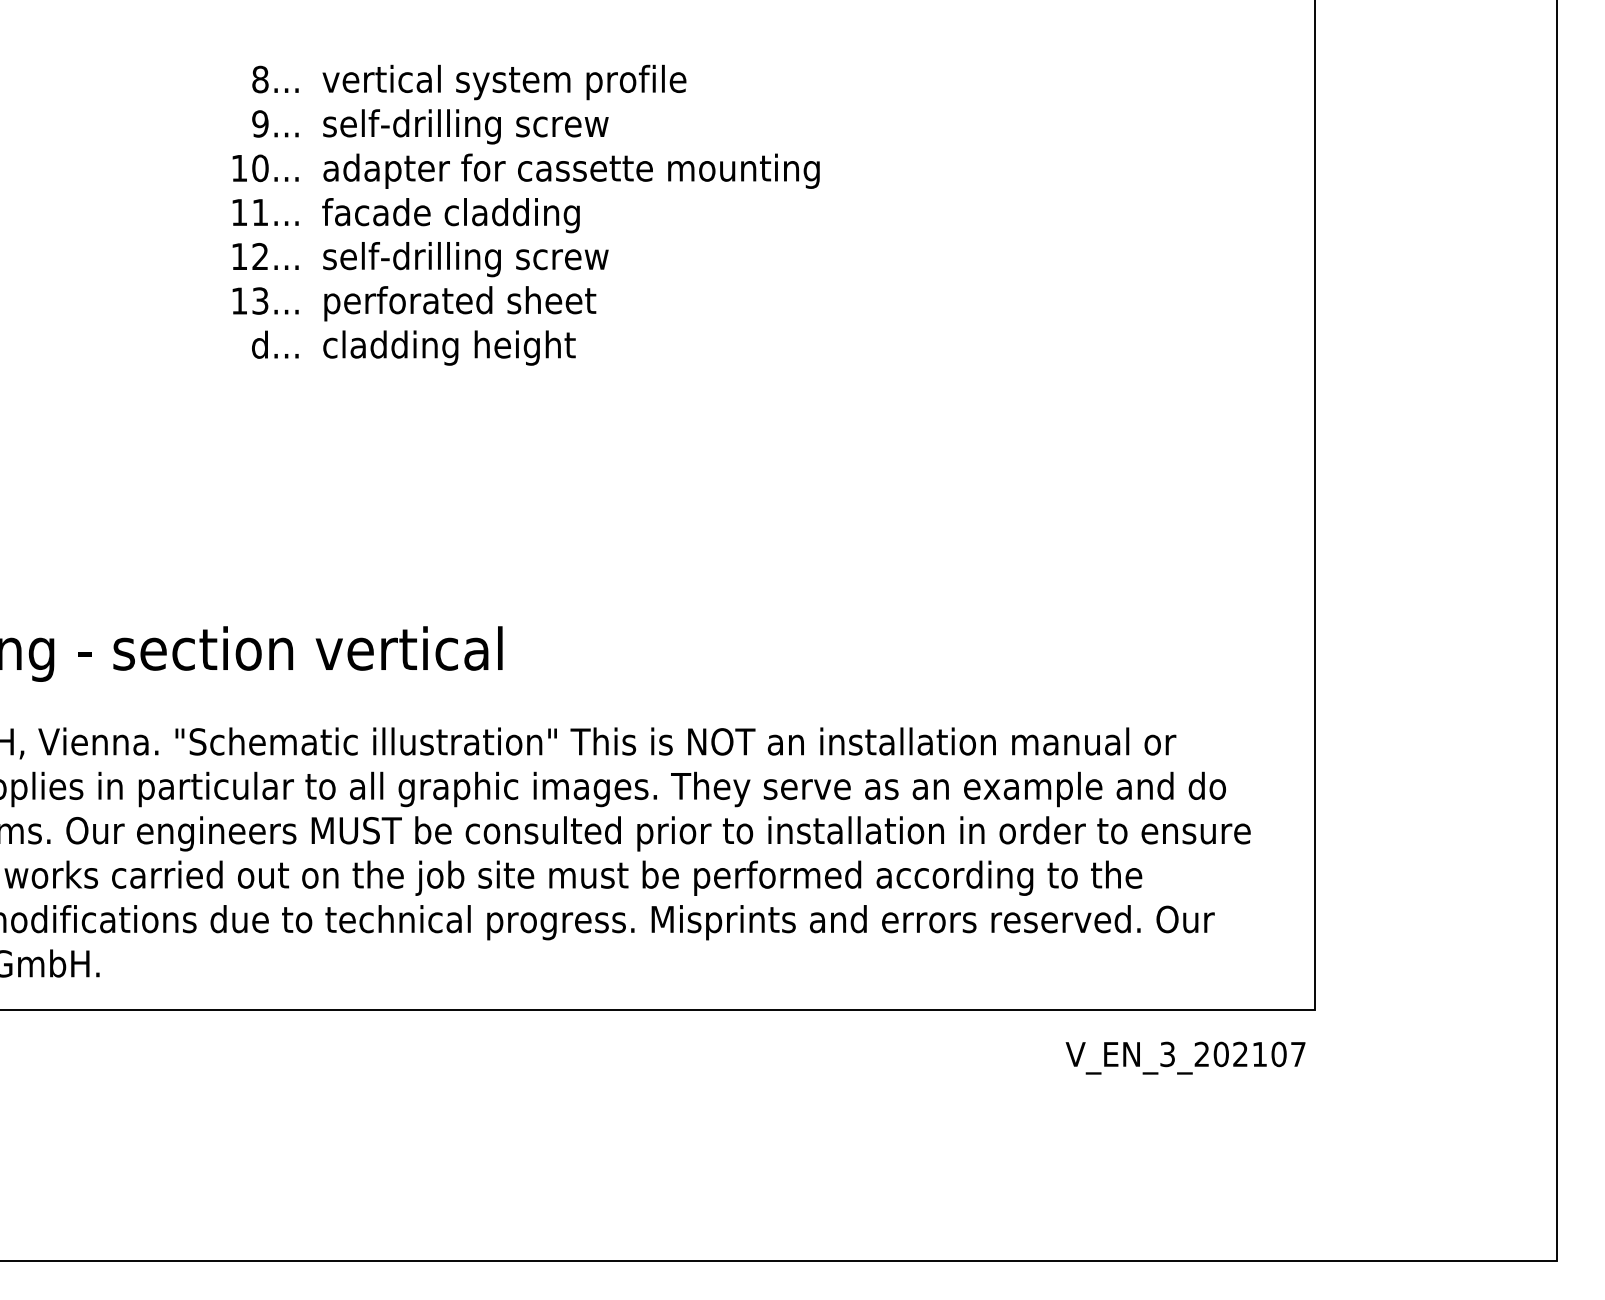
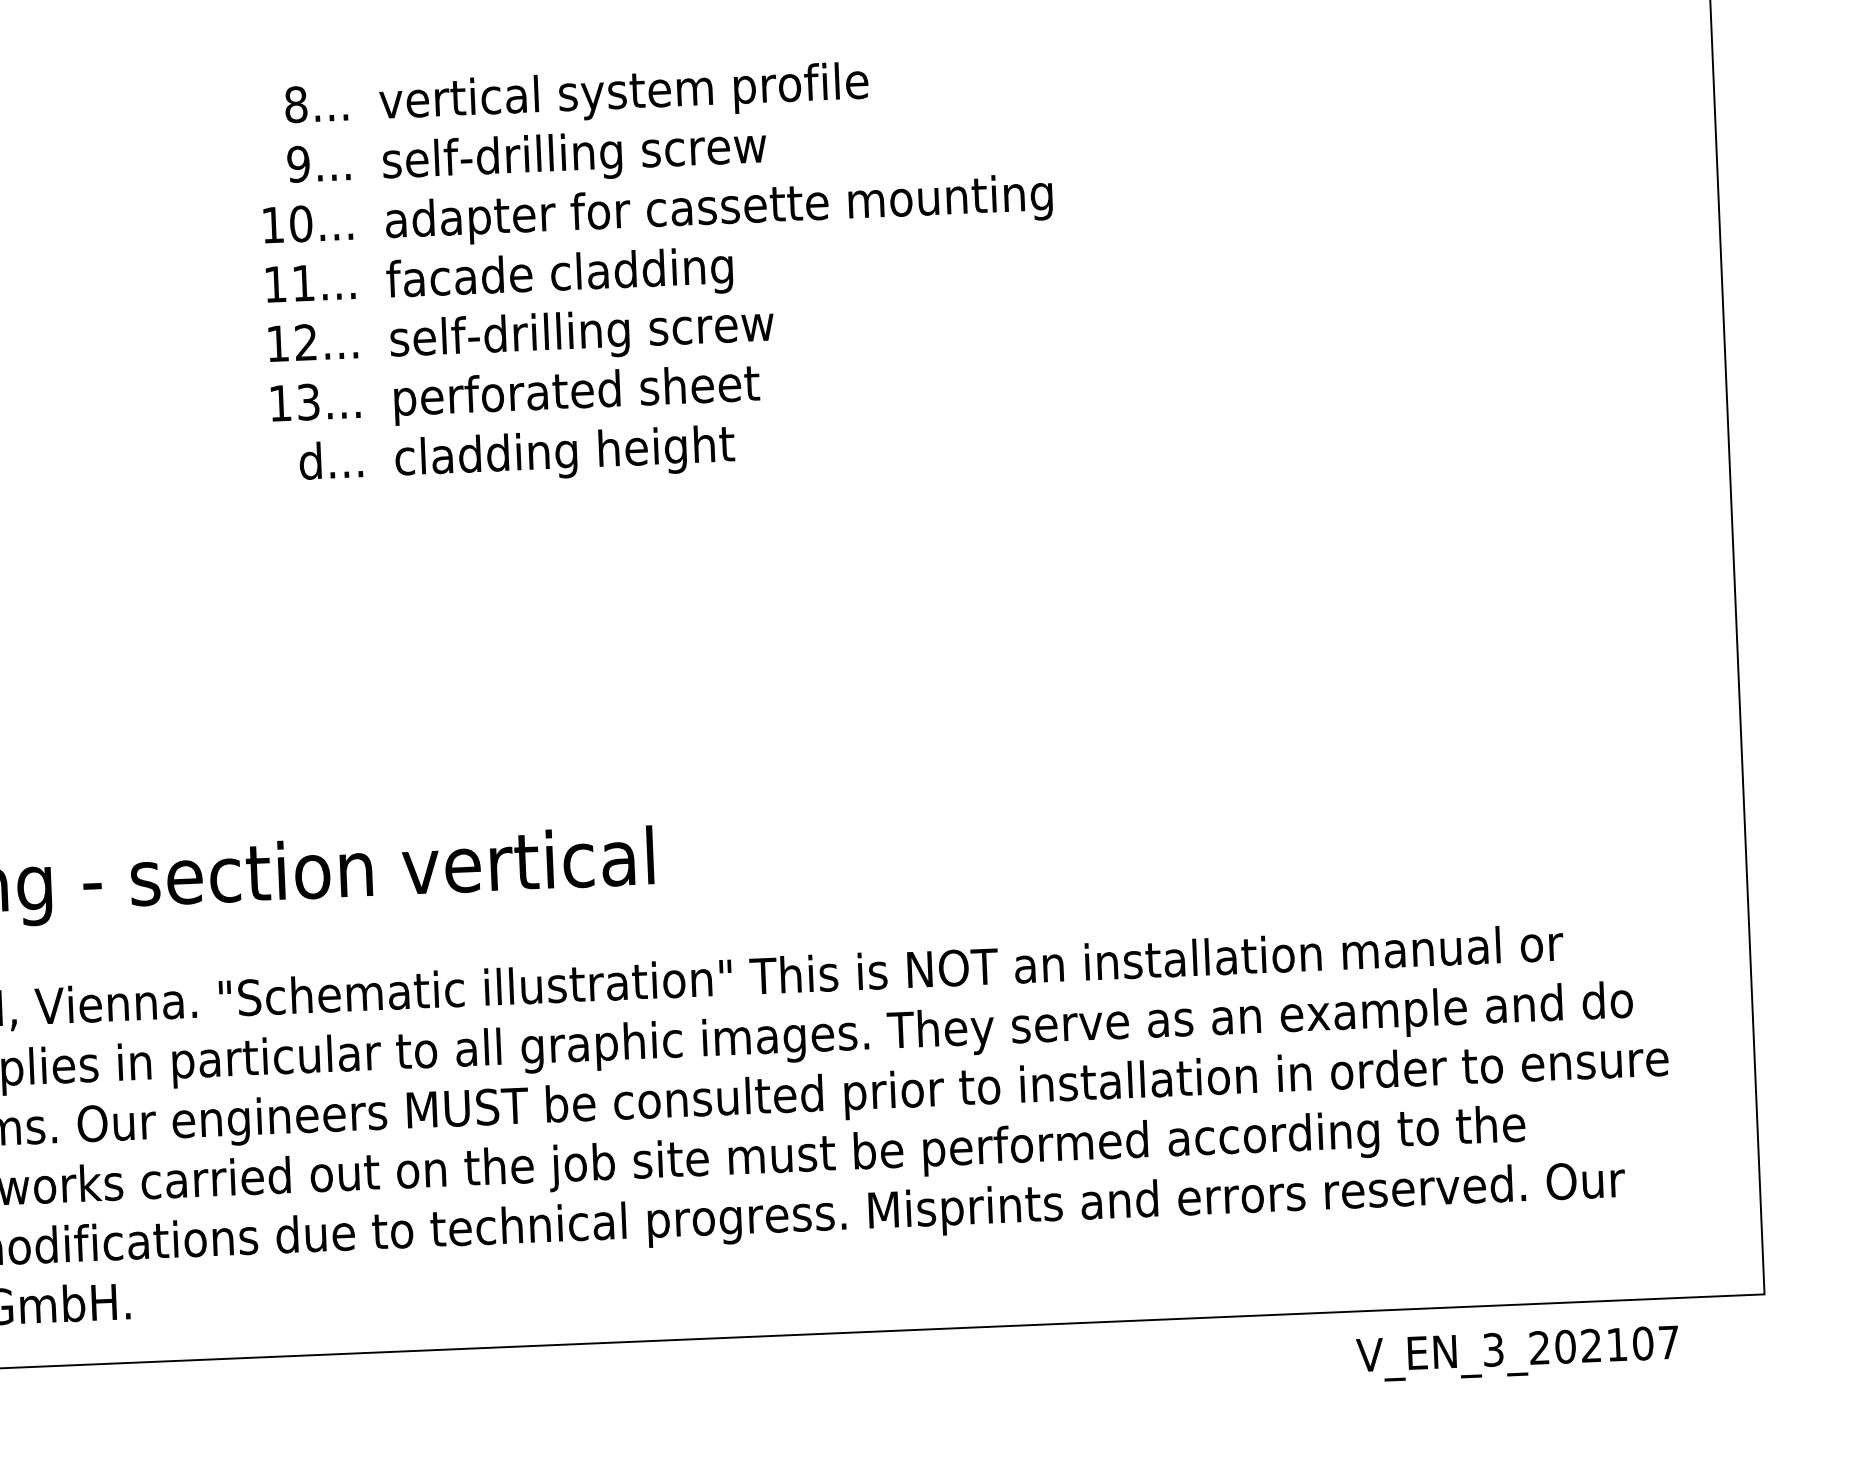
text: (1185, 1057) -> (1517, 1352), moved

